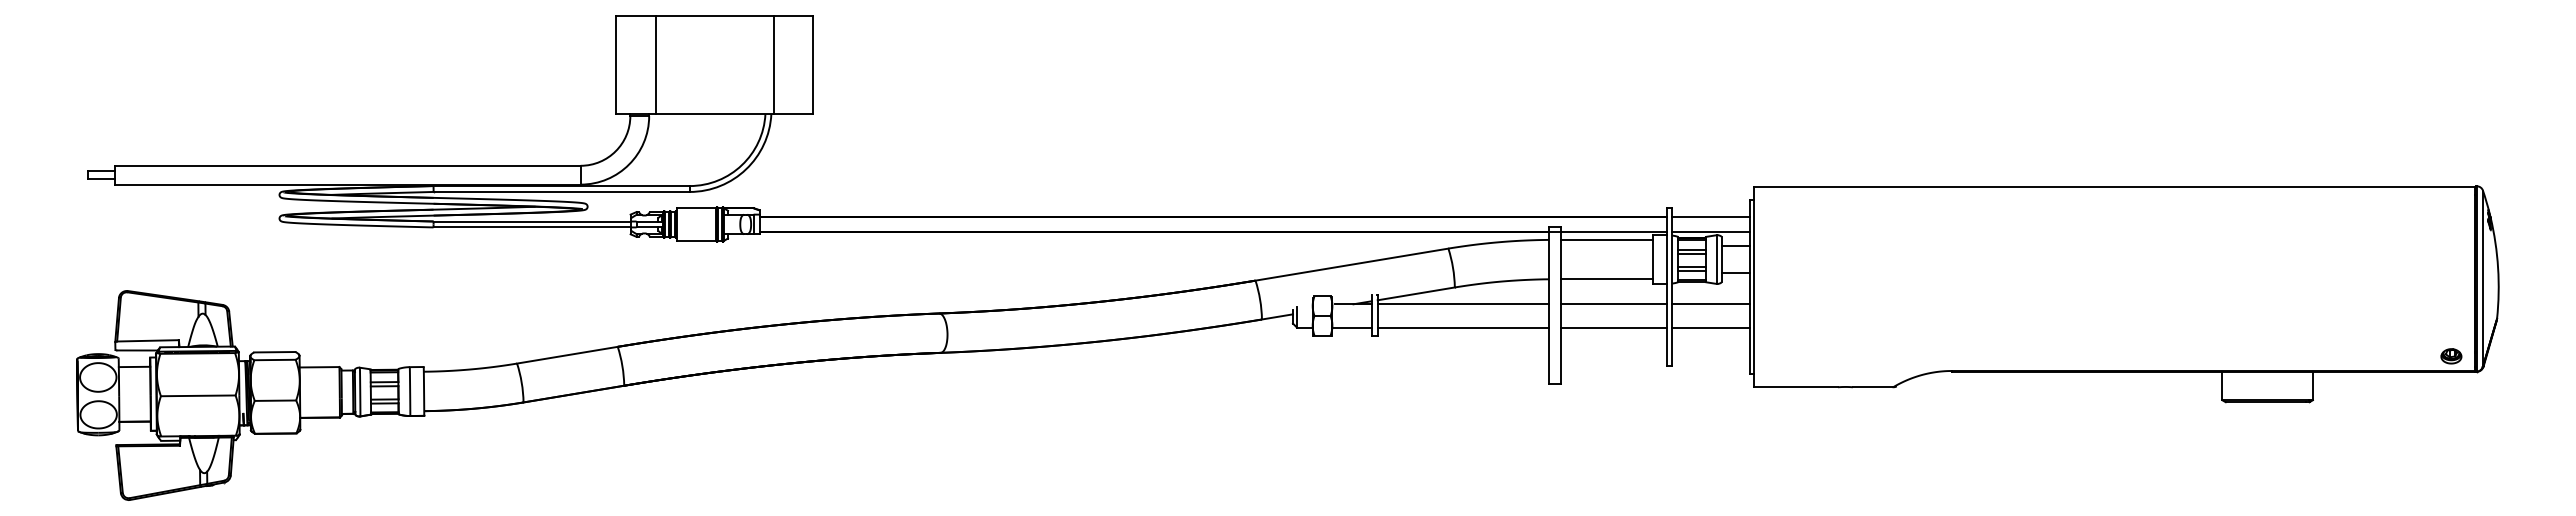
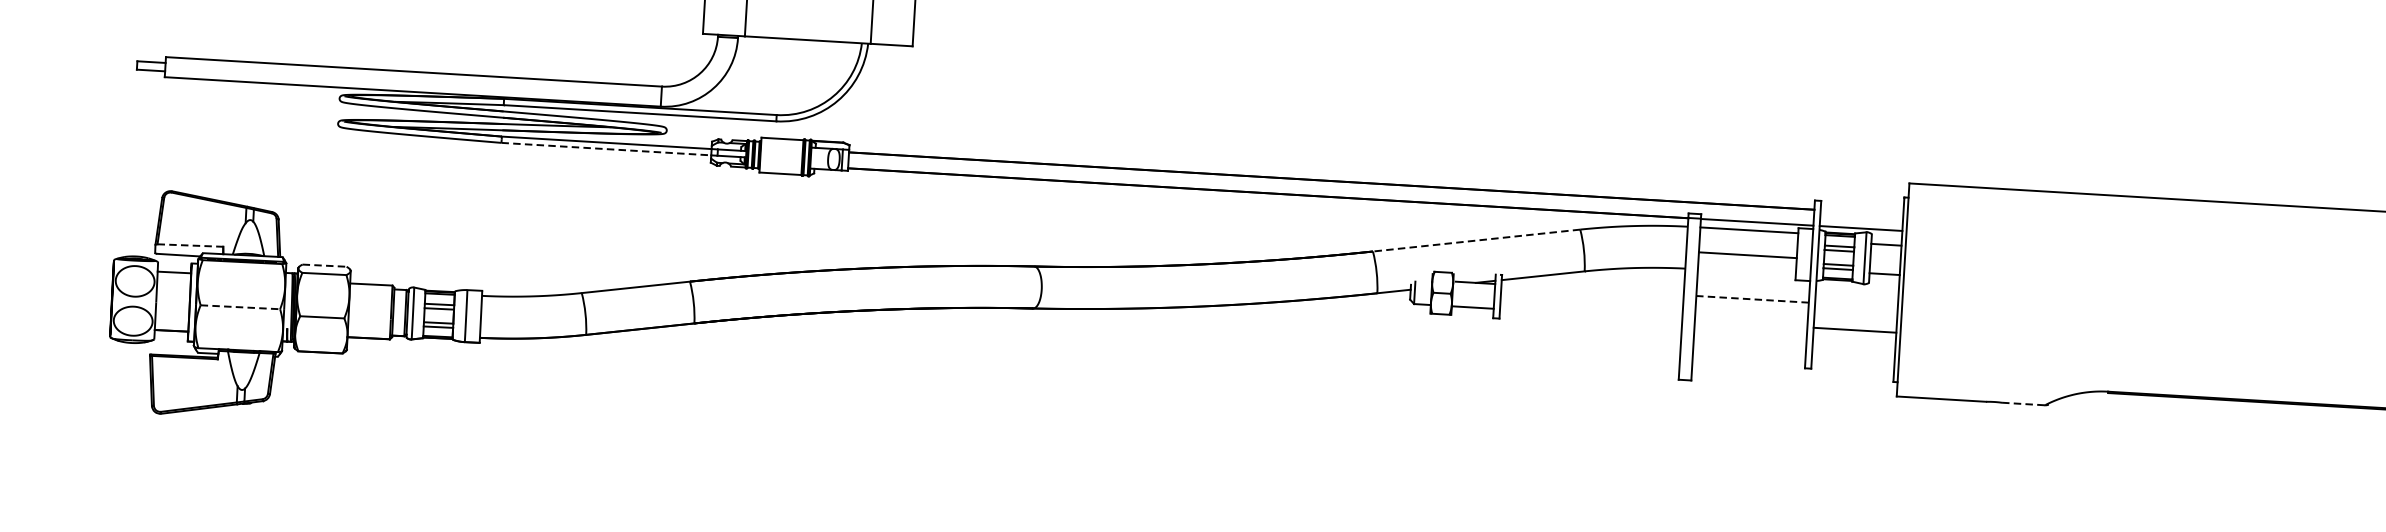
line: (1711, 216) -> (1862, 212), removed
line: (532, 227) -> (606, 149), solid -> dashed
line: (1351, 264) -> (1476, 240), solid -> dashed
line: (1606, 279) -> (1747, 255), moved
line: (1462, 304) -> (1591, 289), removed
line: (1613, 304) -> (1752, 299), solid -> dashed
line: (1711, 304) -> (1856, 305), removed
line: (1462, 327) -> (1590, 314), removed
line: (1613, 327) -> (1751, 324), removed
line: (148, 340) -> (190, 245), solid -> dashed
line: (274, 352) -> (324, 265), solid -> dashed
line: (1873, 387) -> (2023, 404), solid -> dashed
line: (198, 395) -> (240, 306), solid -> dashed

